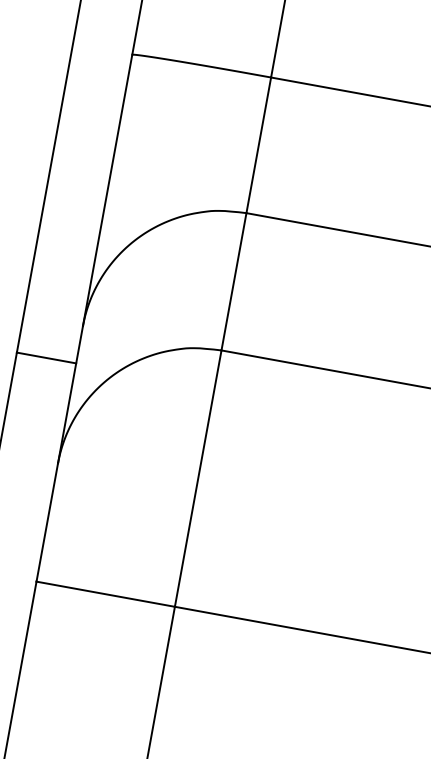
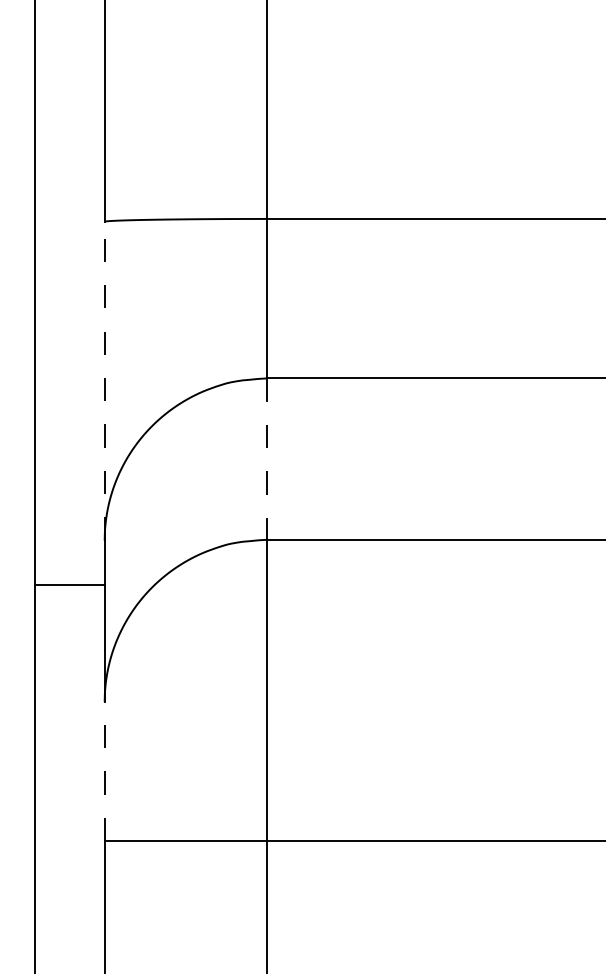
line: (107, 189) -> (104, 380), solid -> dashed
line: (234, 282) -> (267, 459), solid -> dashed
line: (47, 522) -> (104, 771), solid -> dashed

